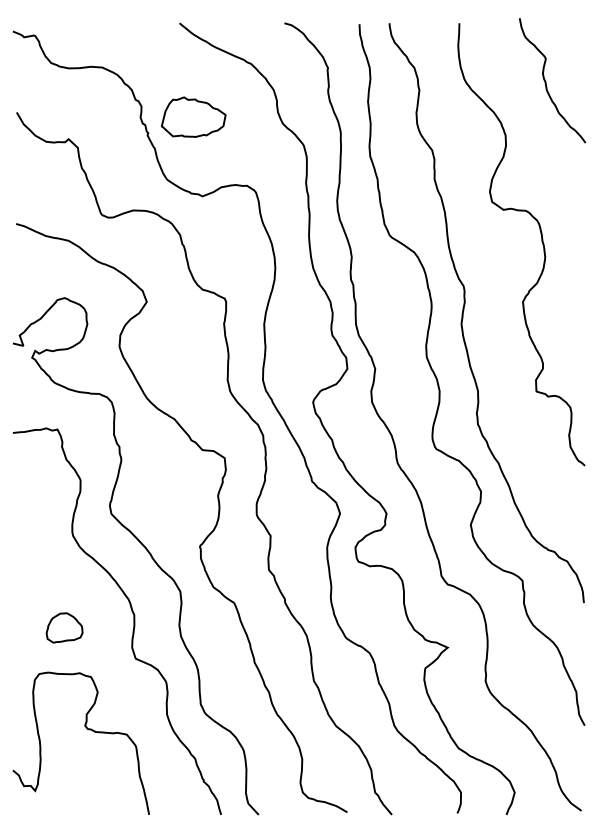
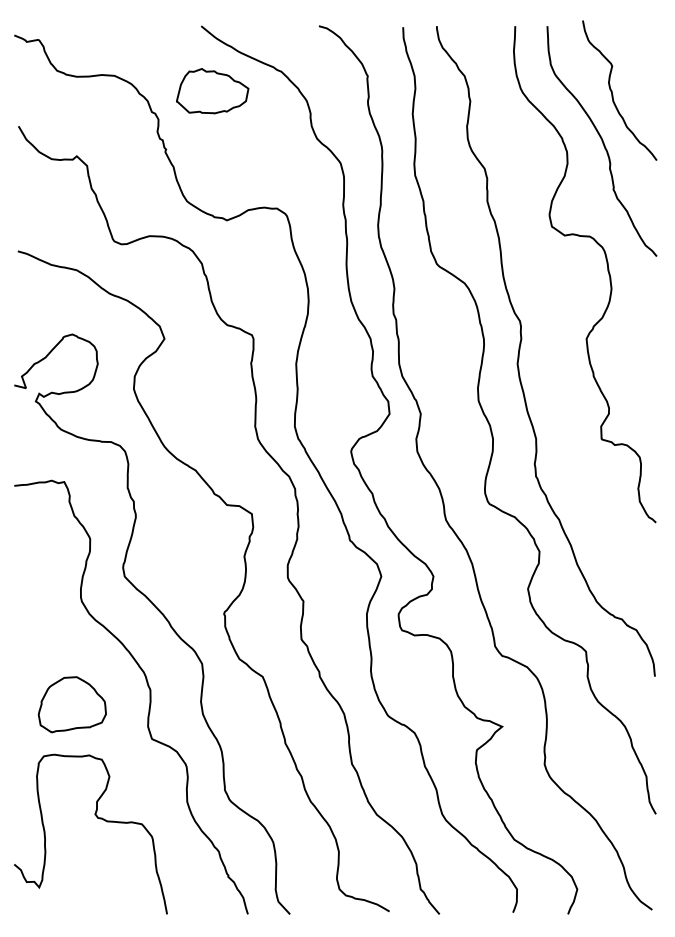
part: (193, 116) -> (212, 90), moved
curve: (536, 125) -> (601, 140), added
part: (64, 627) -> (72, 704), size x1.67

